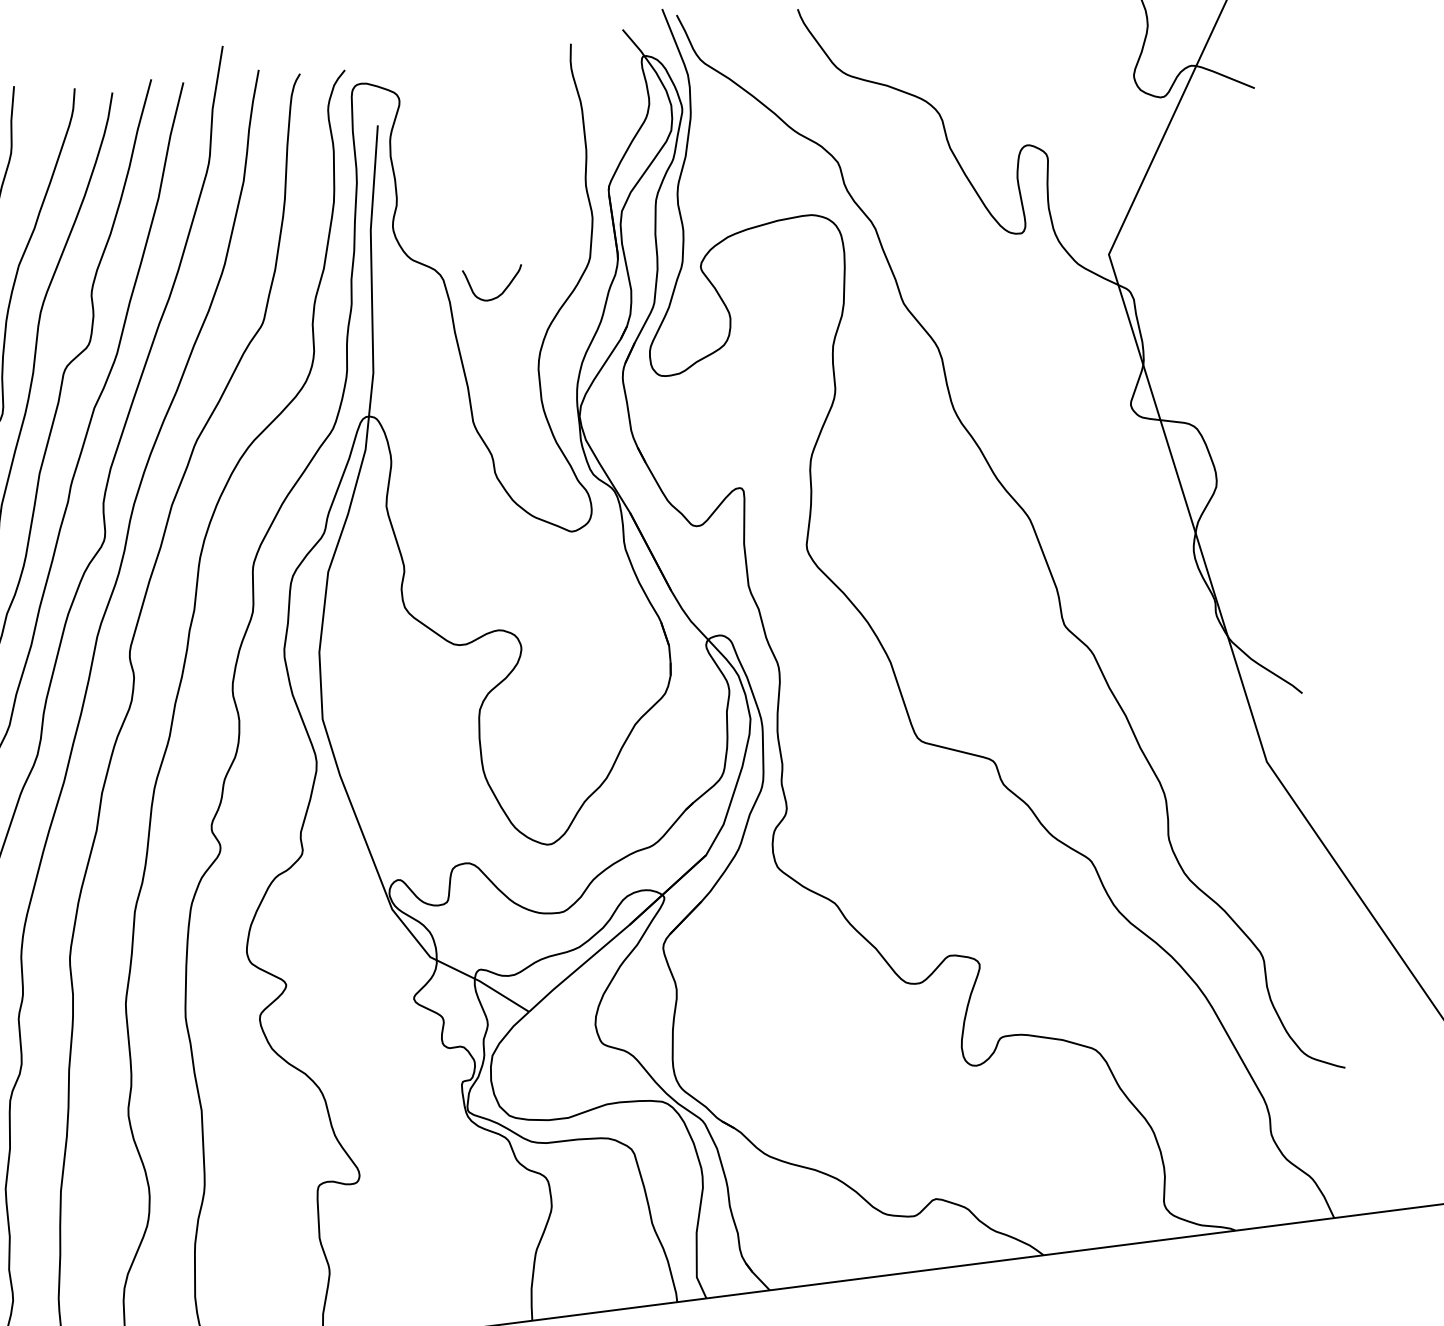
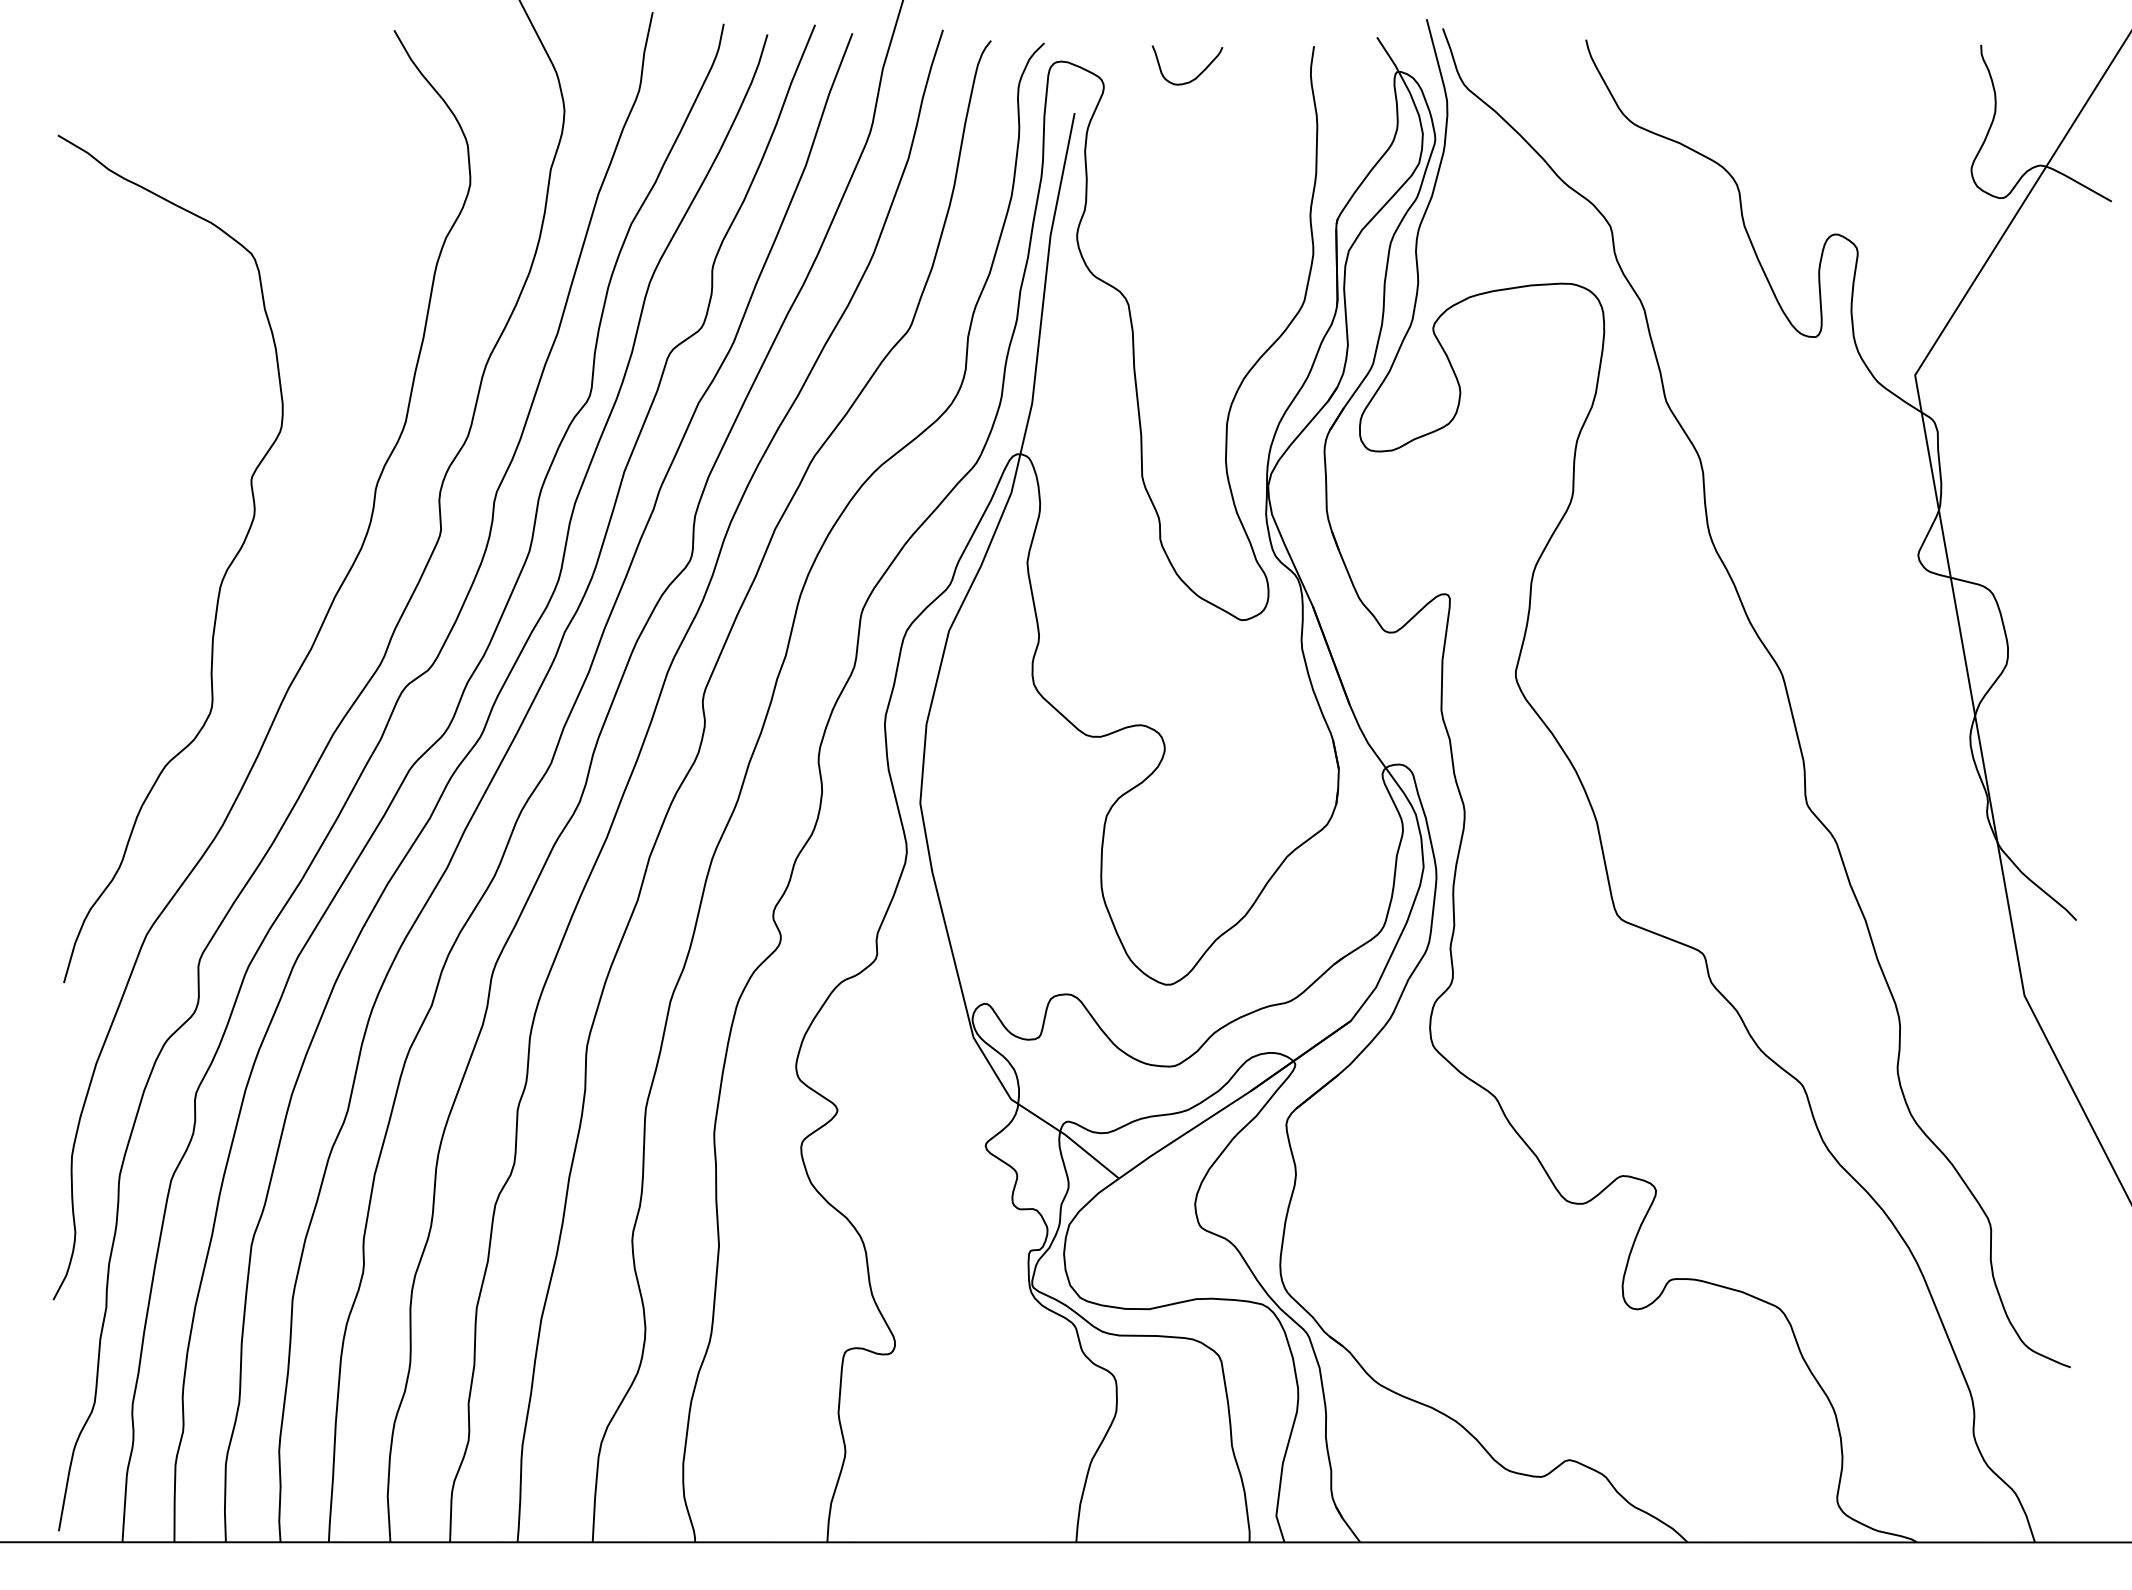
curve: (503, 290) -> (1197, 75), moved

